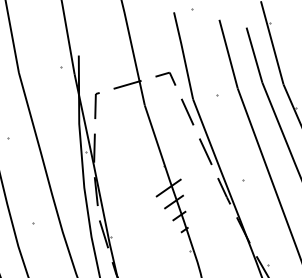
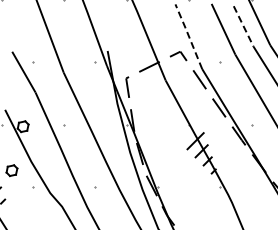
line: (183, 55) -> (188, 36), solid -> dashed
line: (254, 55) -> (243, 26), solid -> dashed

